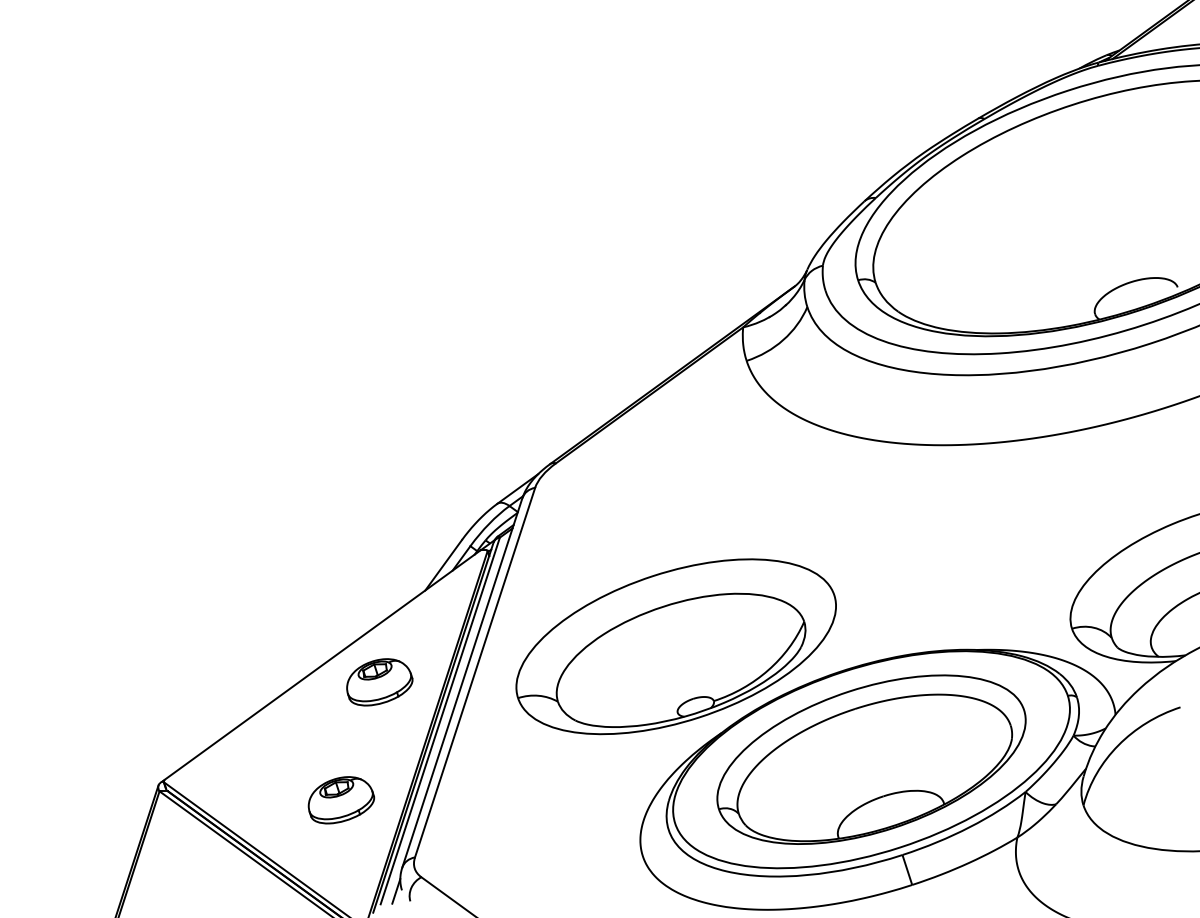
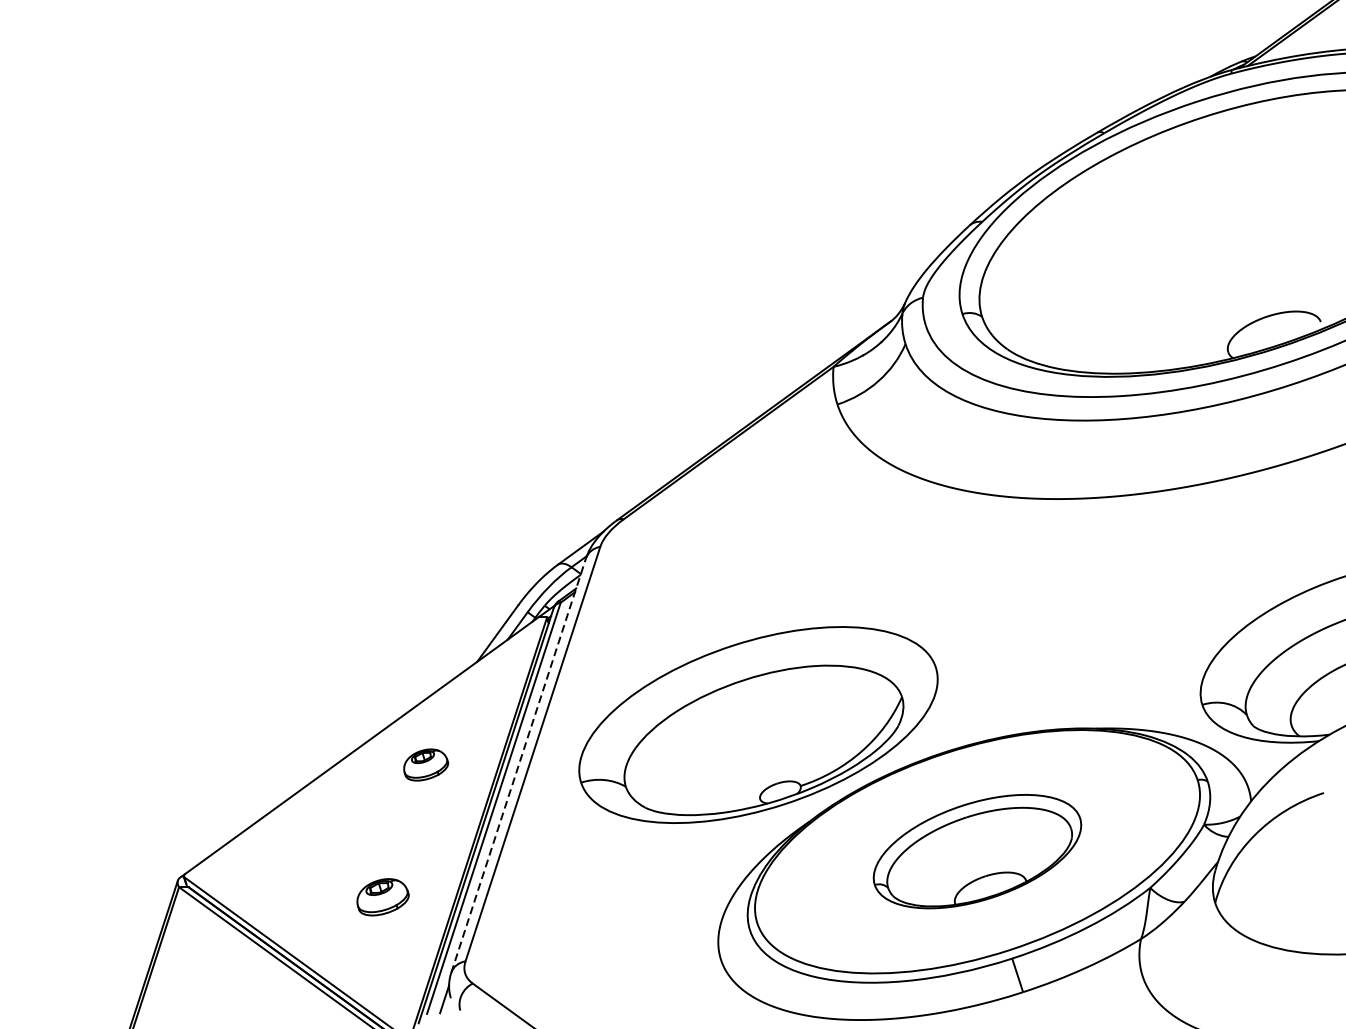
part: (379, 682) -> (425, 765), size x0.6
line: (462, 682) -> (518, 765), solid -> dashed
part: (871, 759) -> (977, 851), size x0.6
part: (341, 800) -> (383, 897), size x0.7

